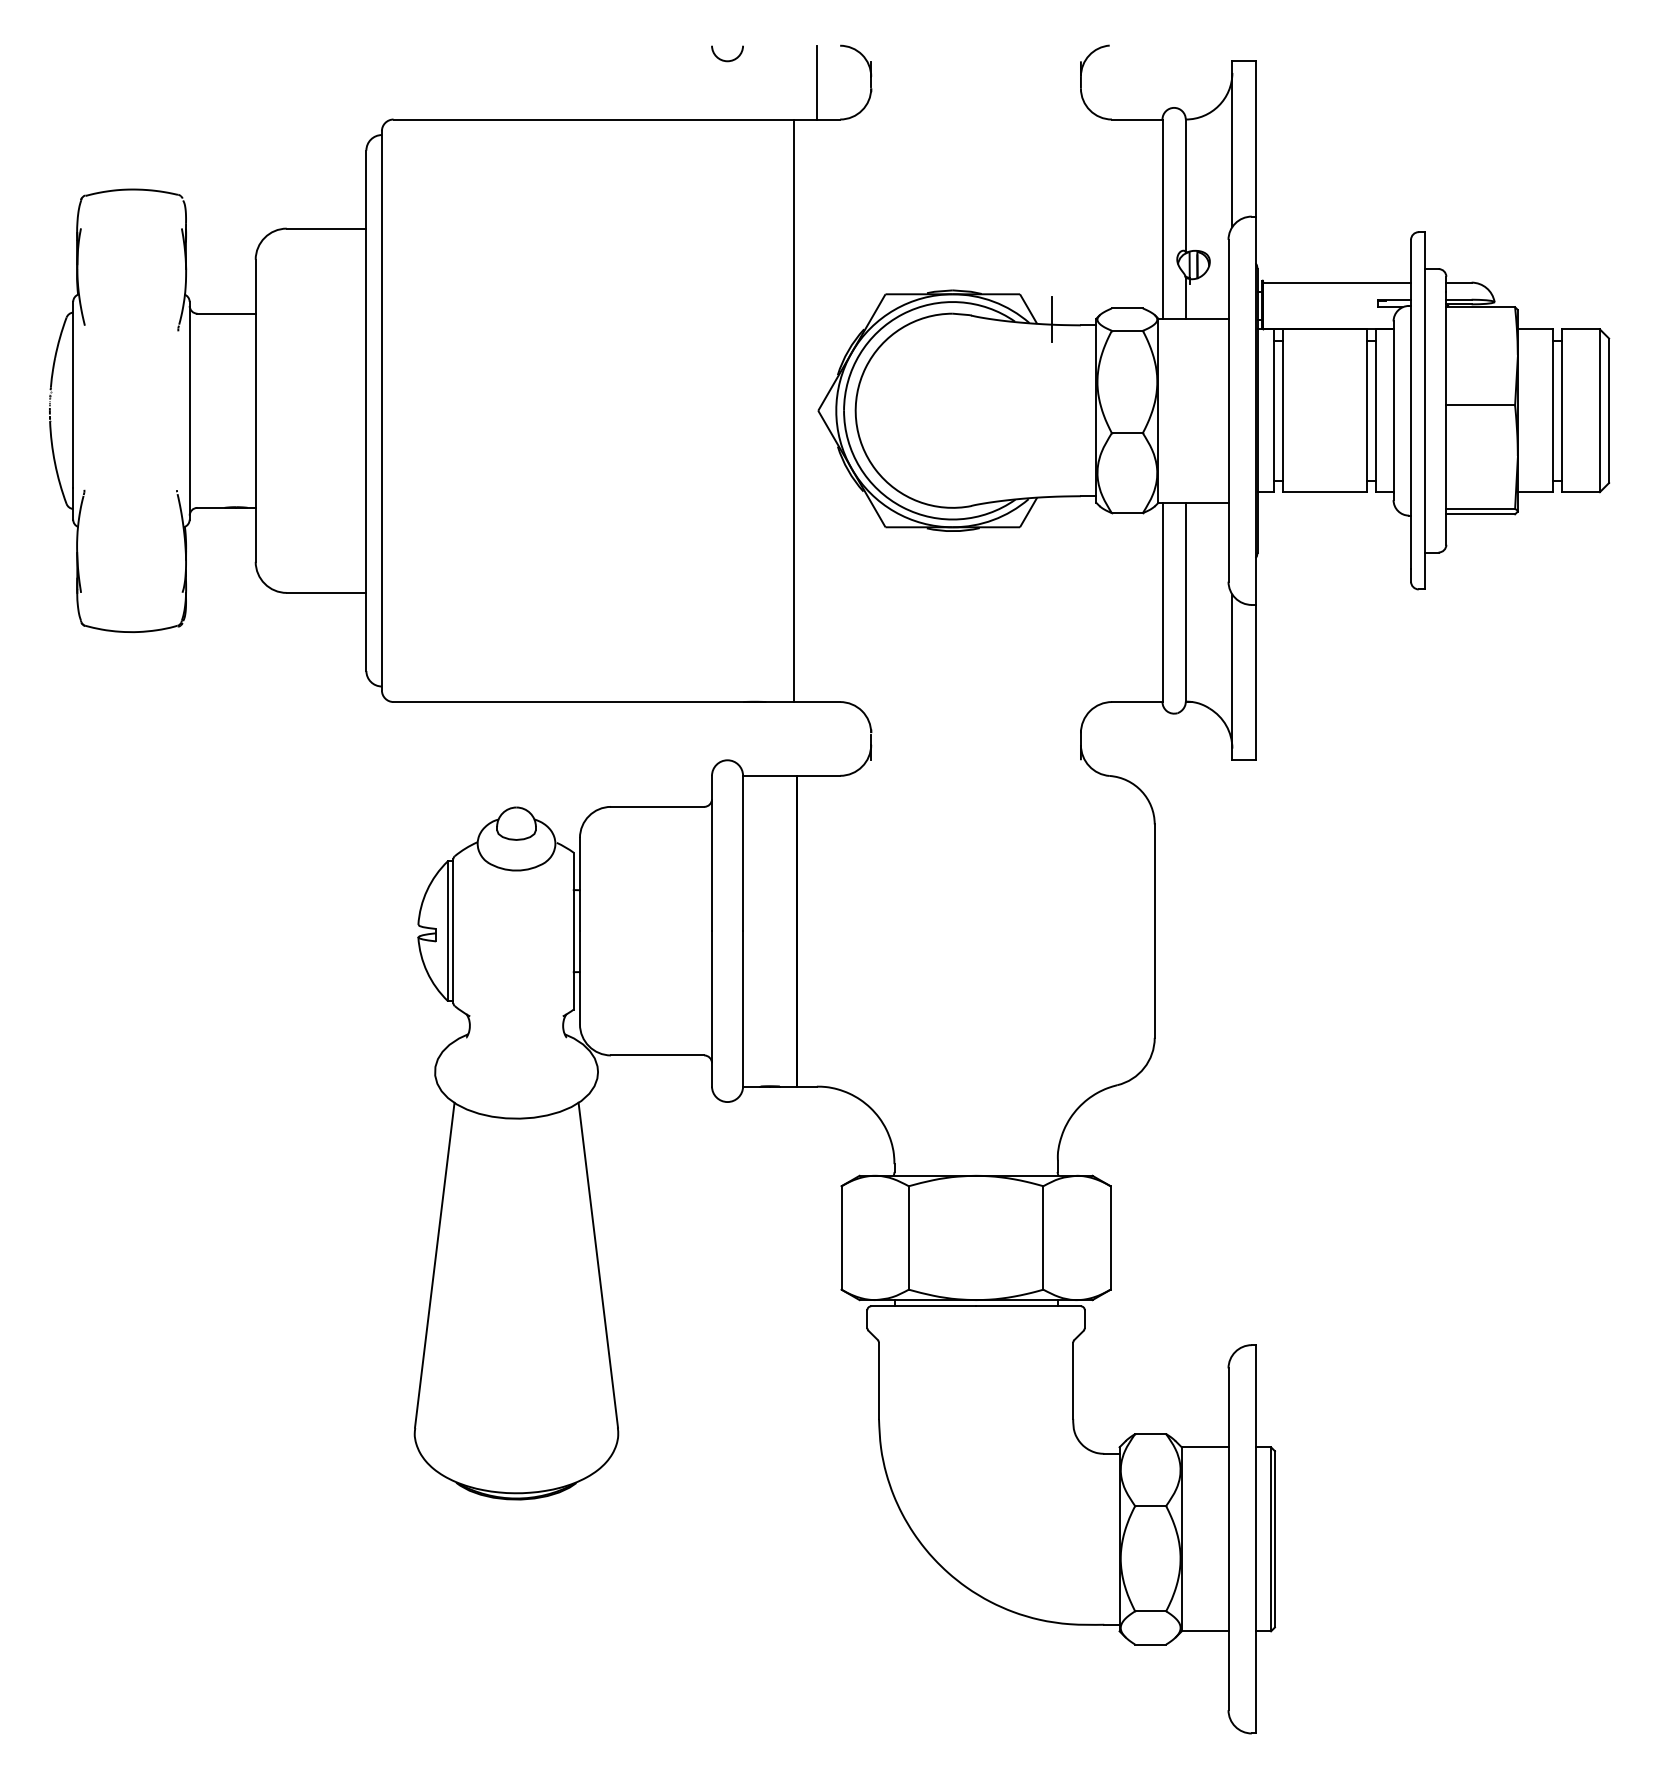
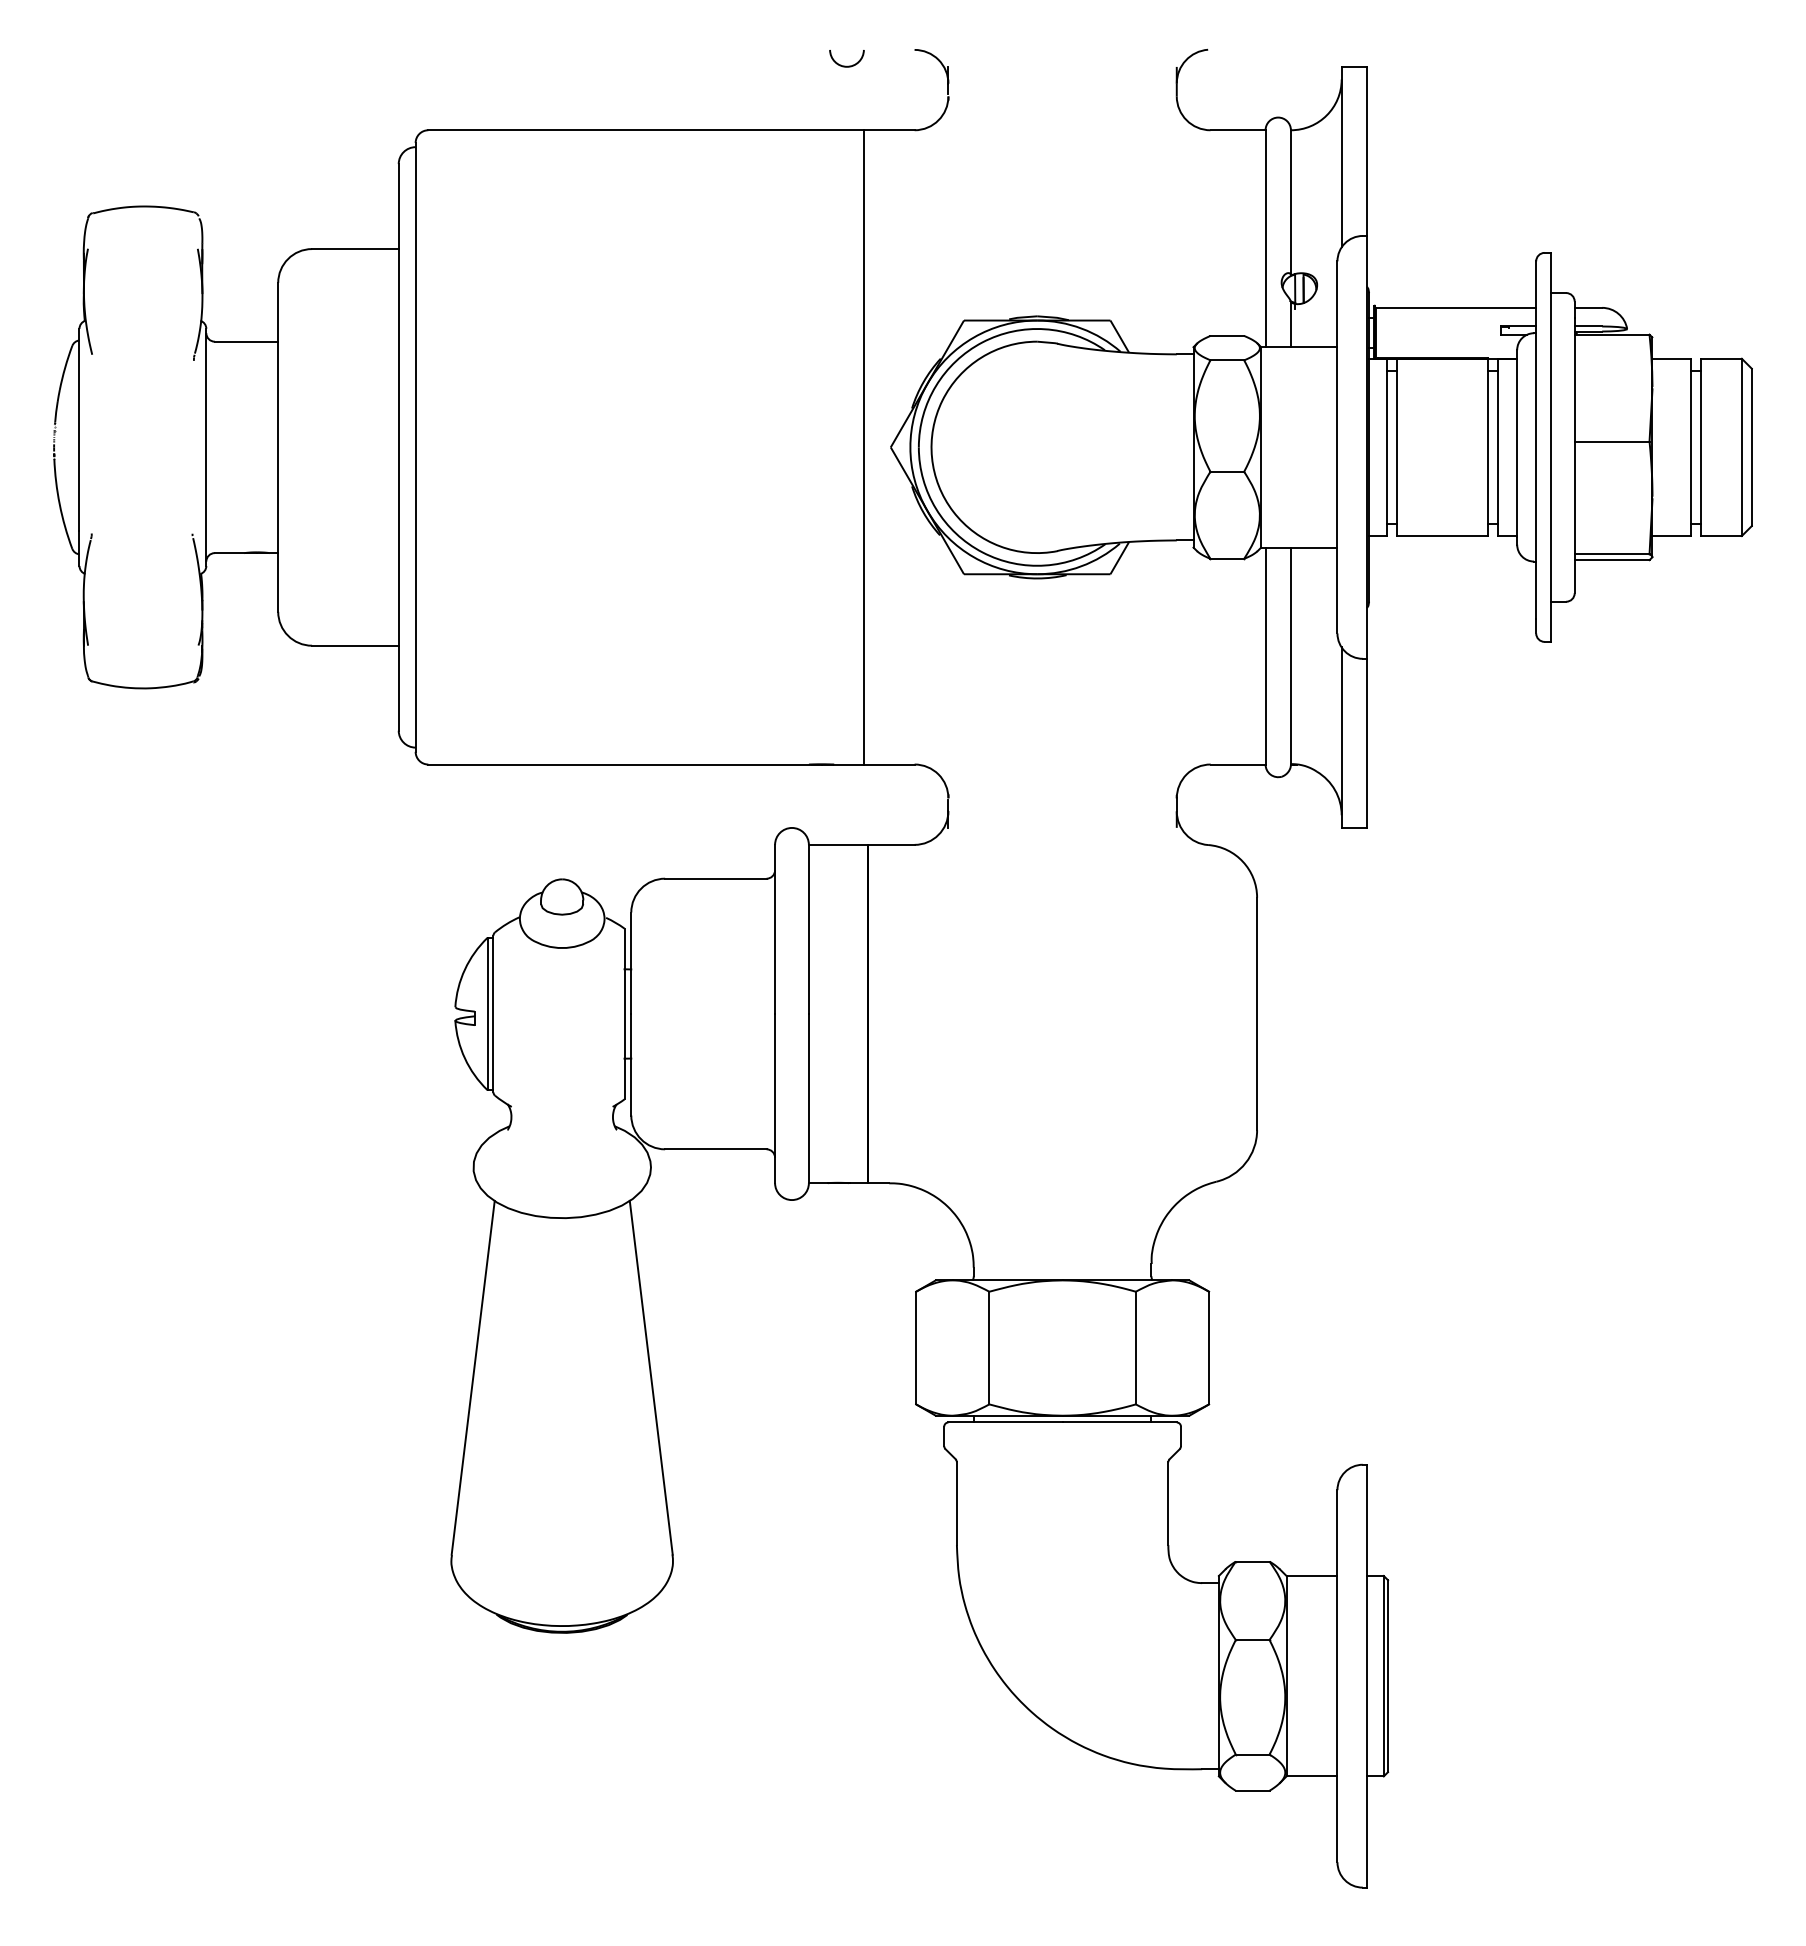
arc: (727, 60) -> (846, 65), moved
line: (817, 82) -> (889, 89), removed
line: (1051, 319) -> (1144, 347), removed

